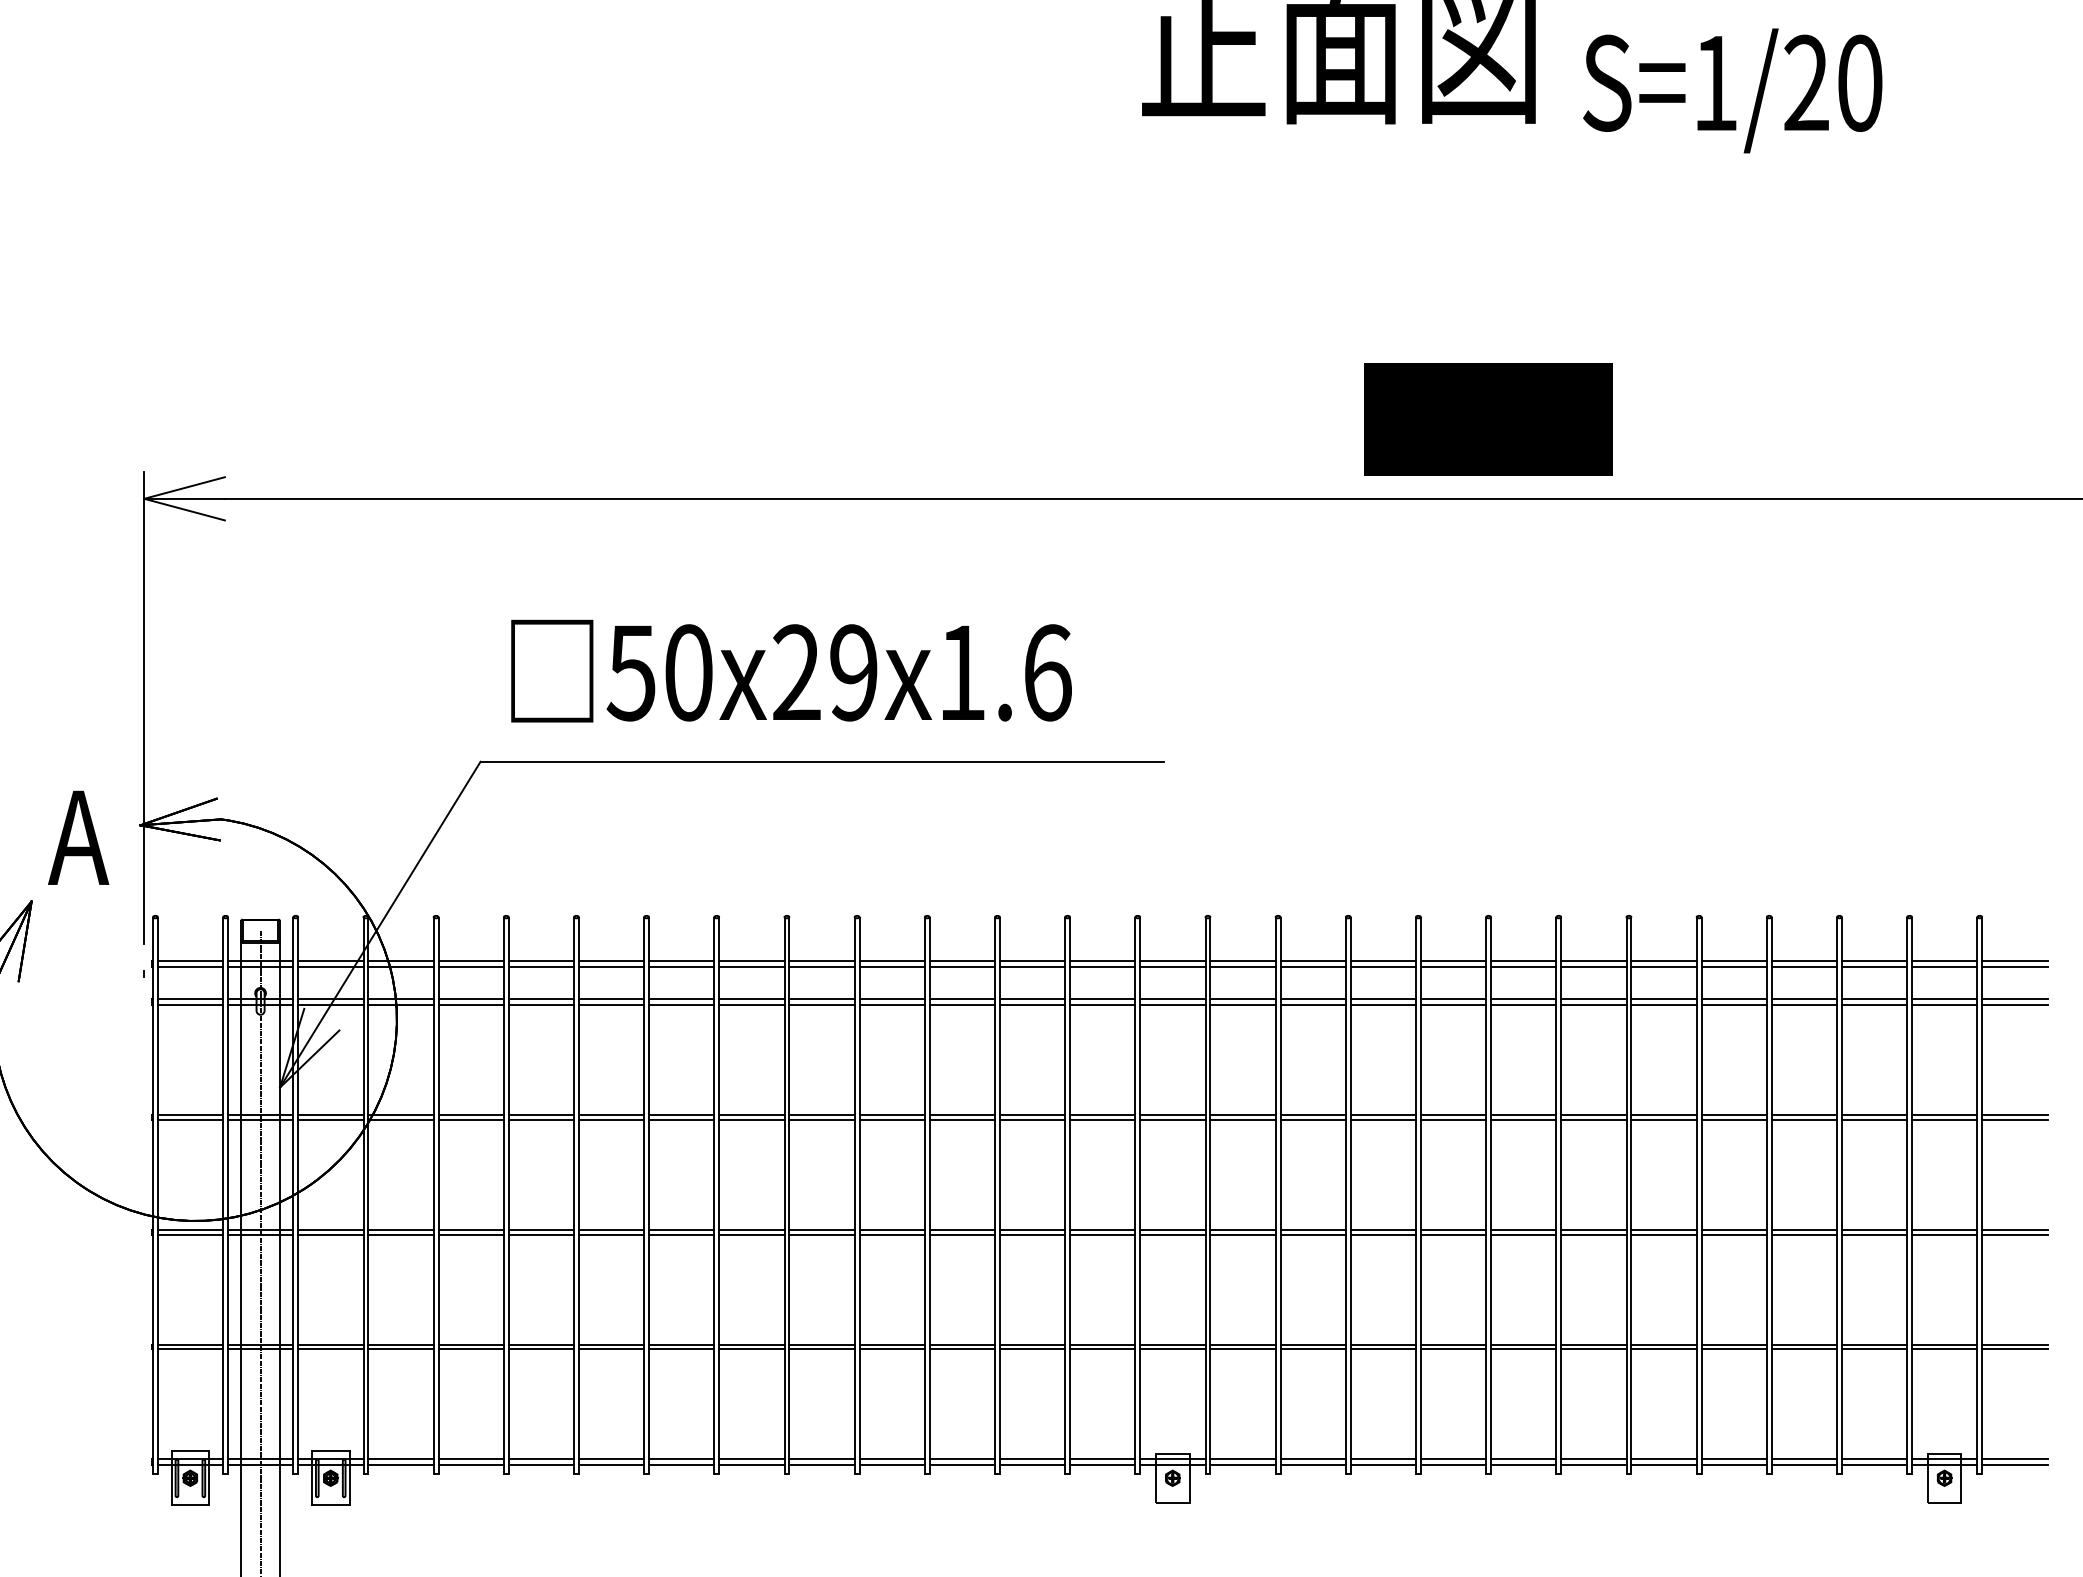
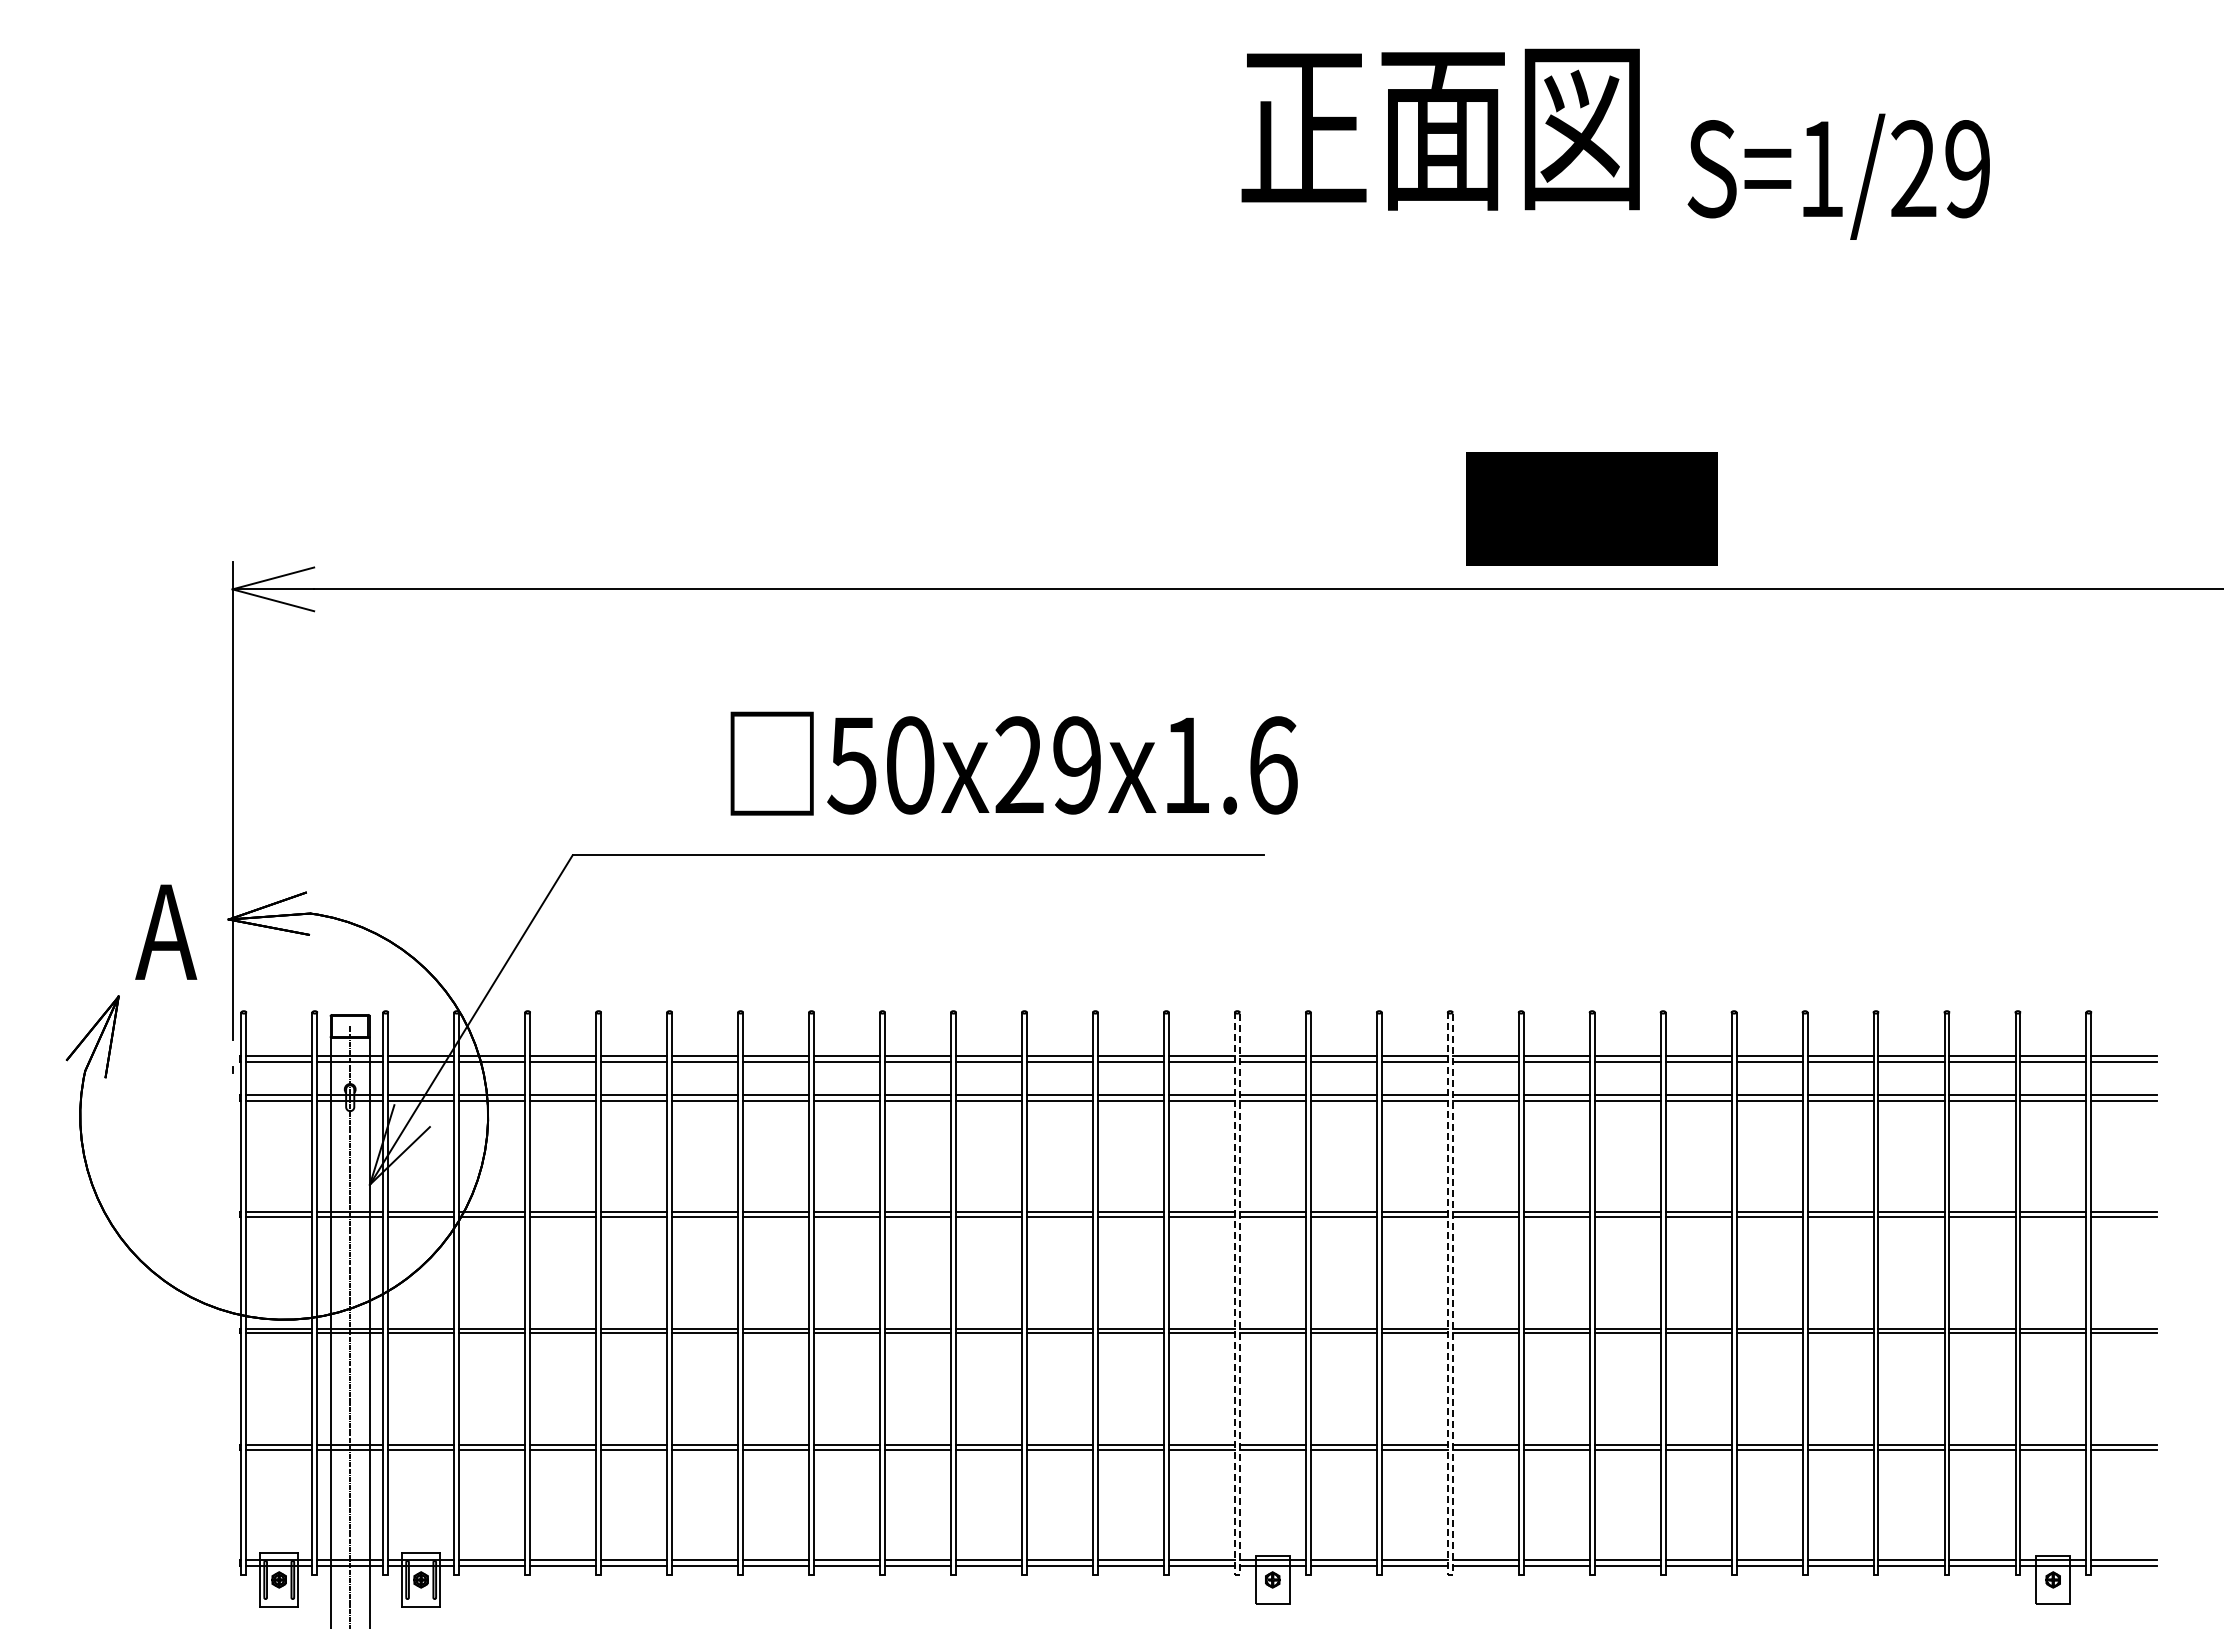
text: (1859, 83) -> (1967, 169), S=1/20 -> S=1/29
text: (790, 671) -> (1013, 763), moved
line: (1137, 1473) -> (1237, 1575), solid -> dashed
line: (1348, 1473) -> (1450, 1575), solid -> dashed

